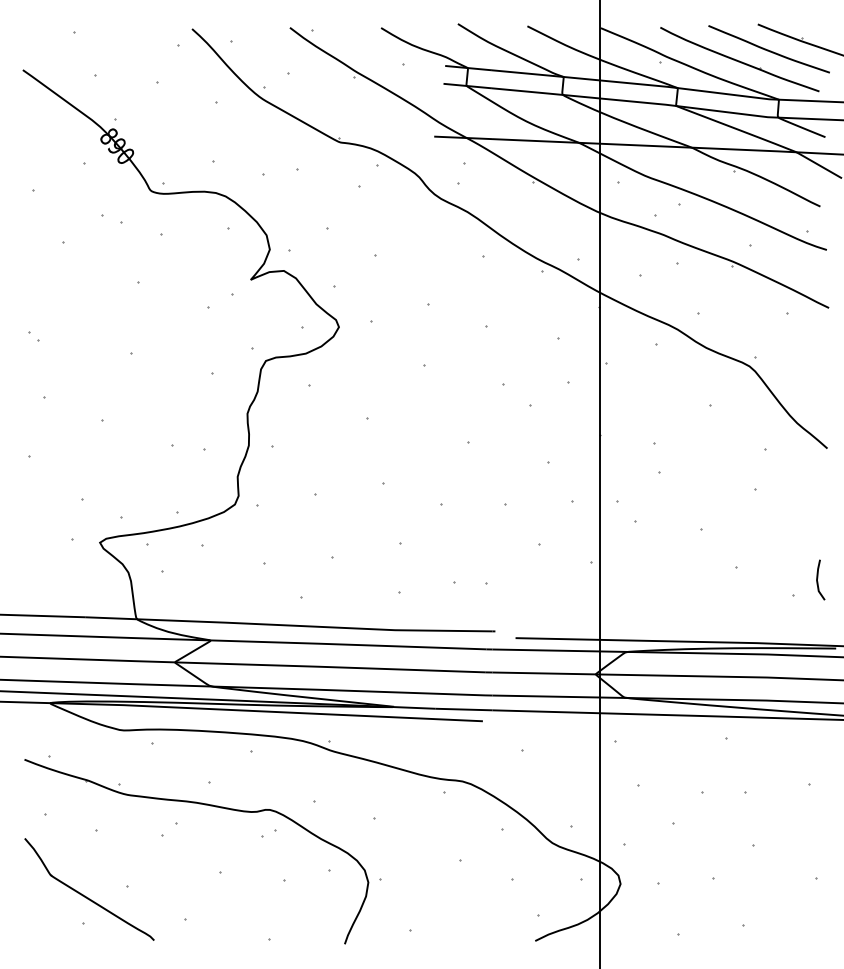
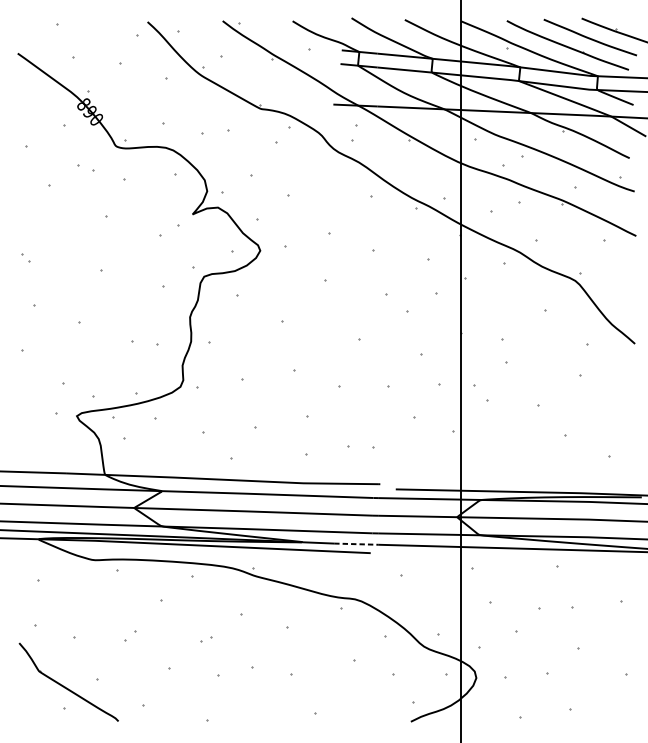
line: (818, 578) -> (628, 443), removed
line: (463, 709) -> (355, 544), solid -> dashed
part: (204, 805) -> (157, 617), removed

